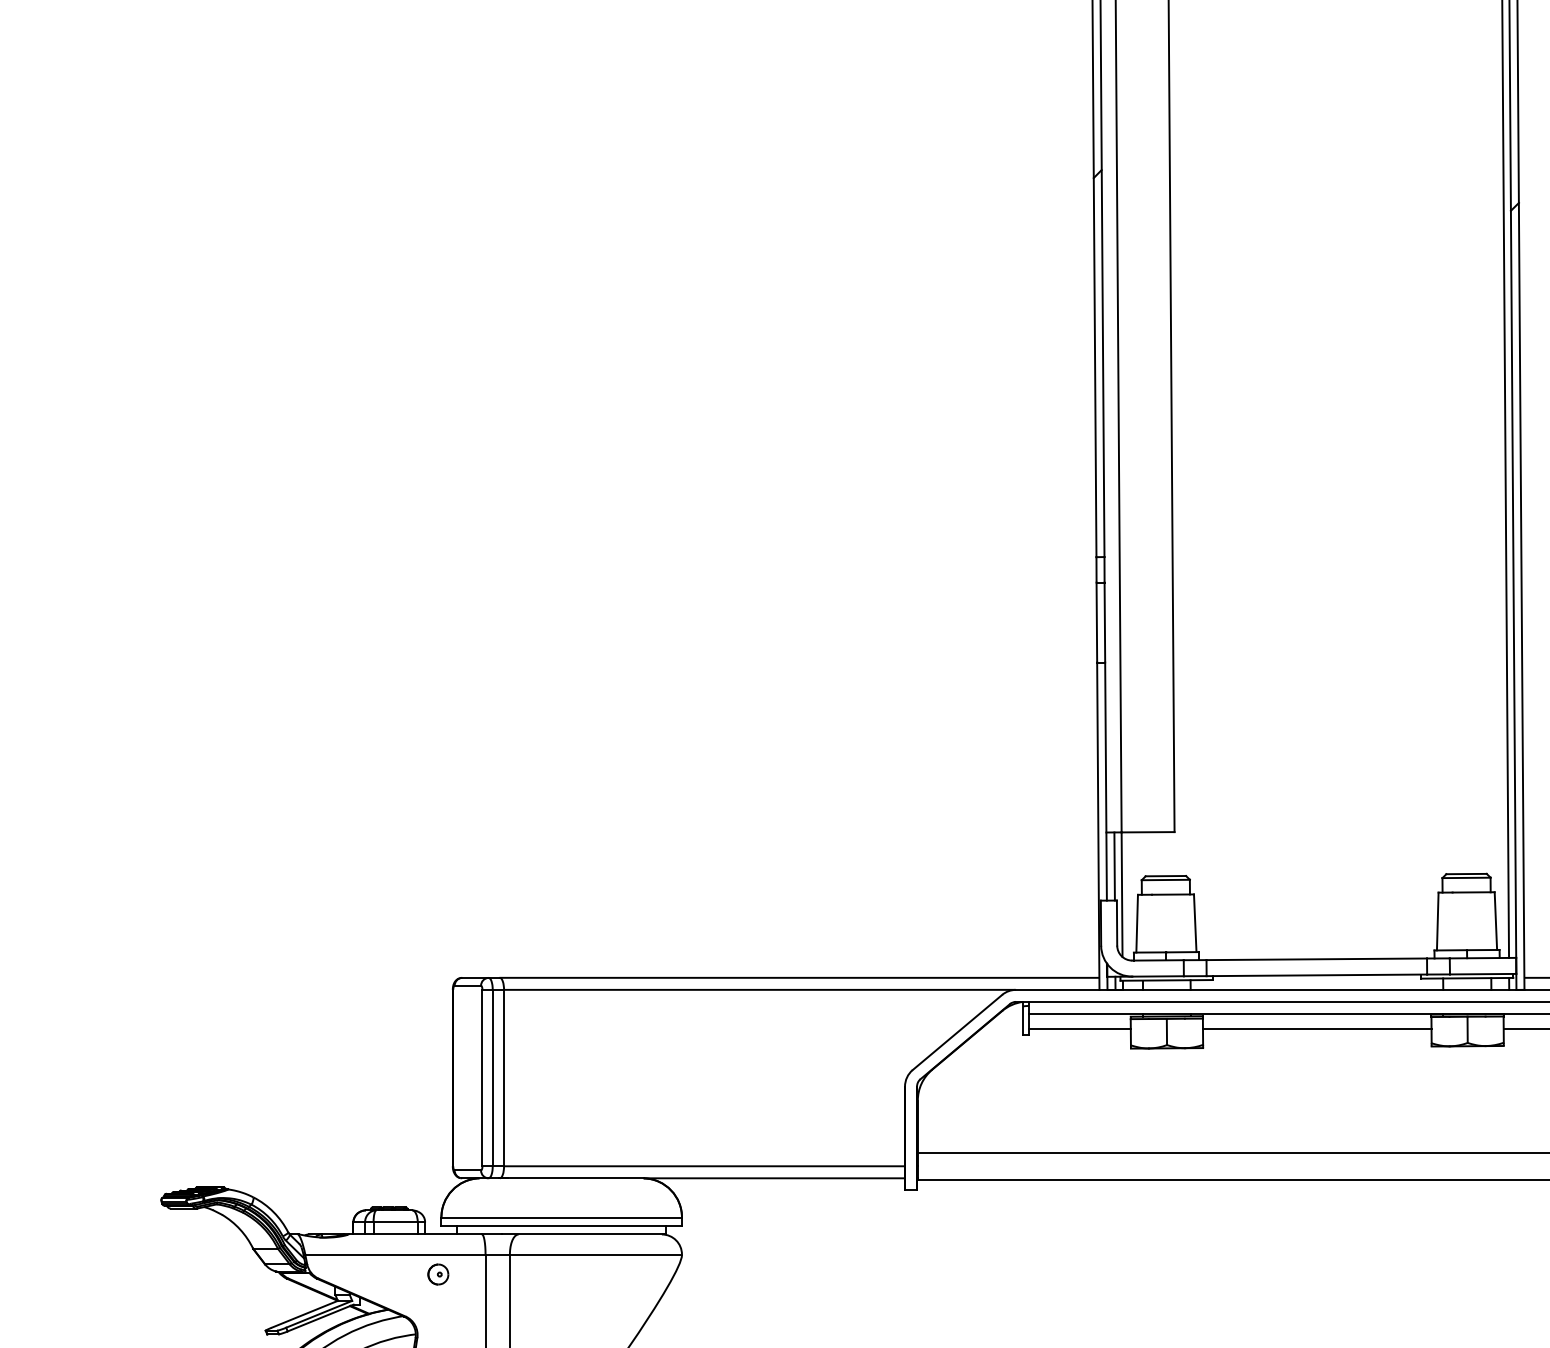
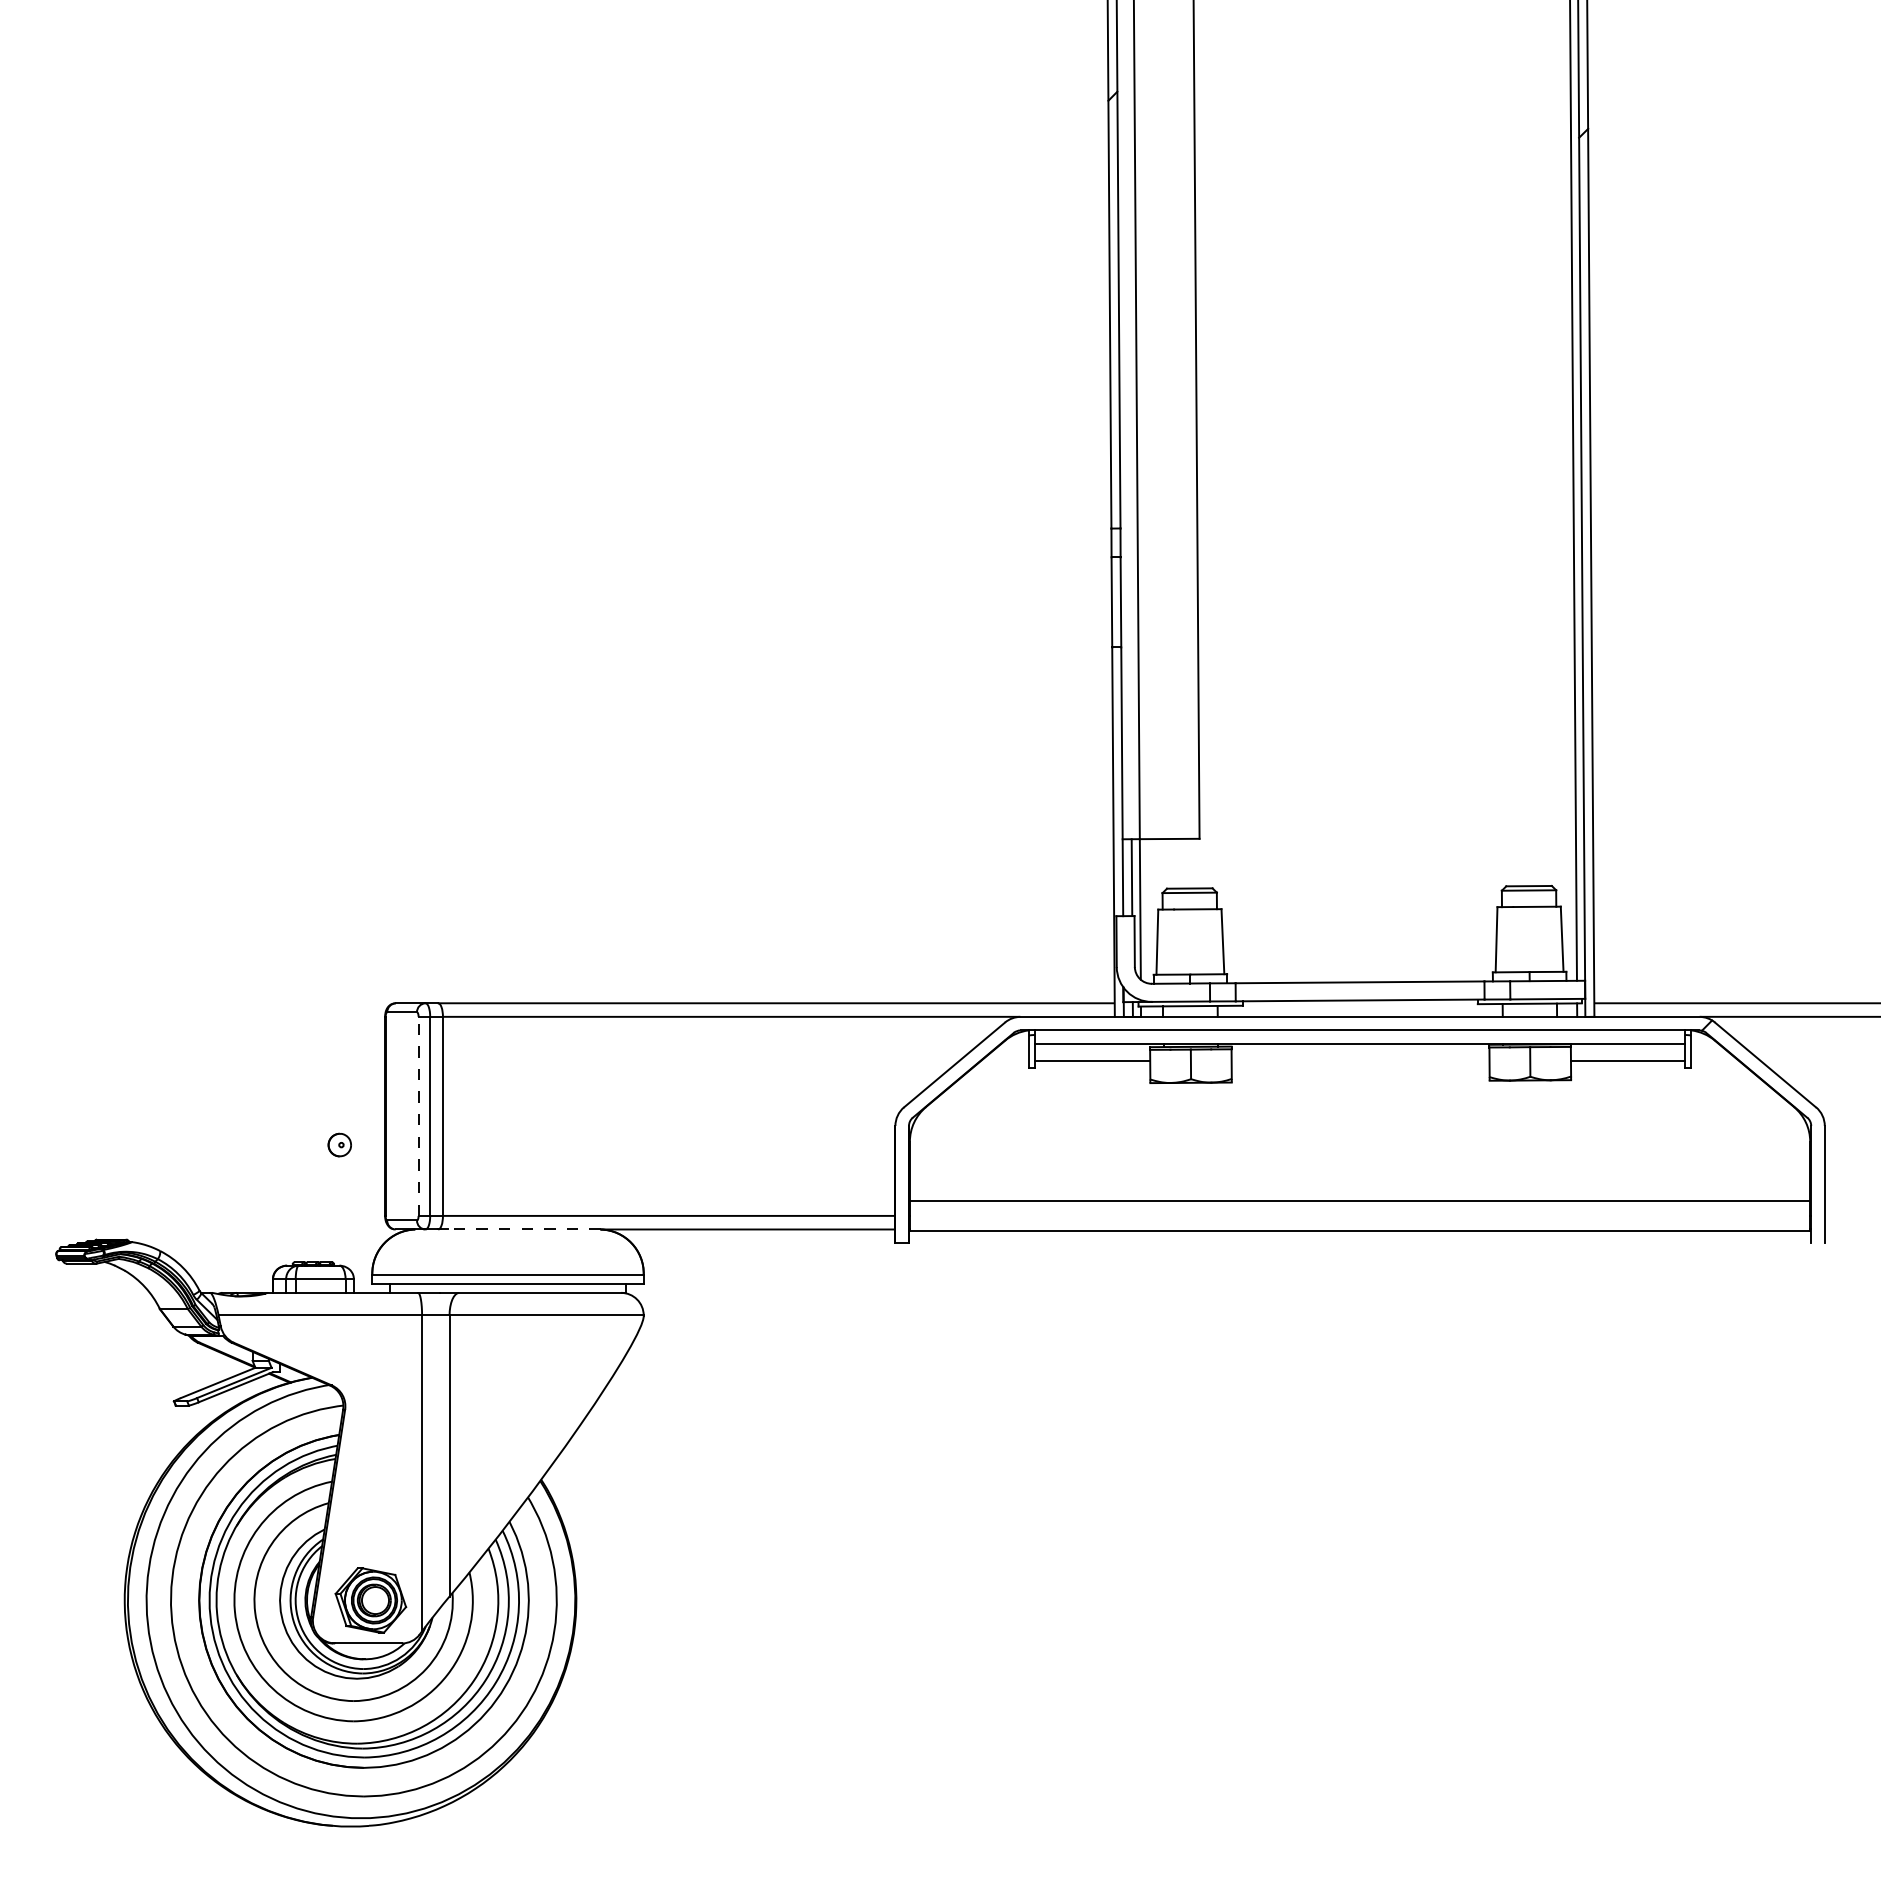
line: (1317, 1028) -> (1360, 1060), removed
line: (482, 1078) -> (418, 1116), solid -> dashed
line: (571, 1178) -> (519, 1229), solid -> dashed
part: (438, 1274) -> (339, 1144), moved

